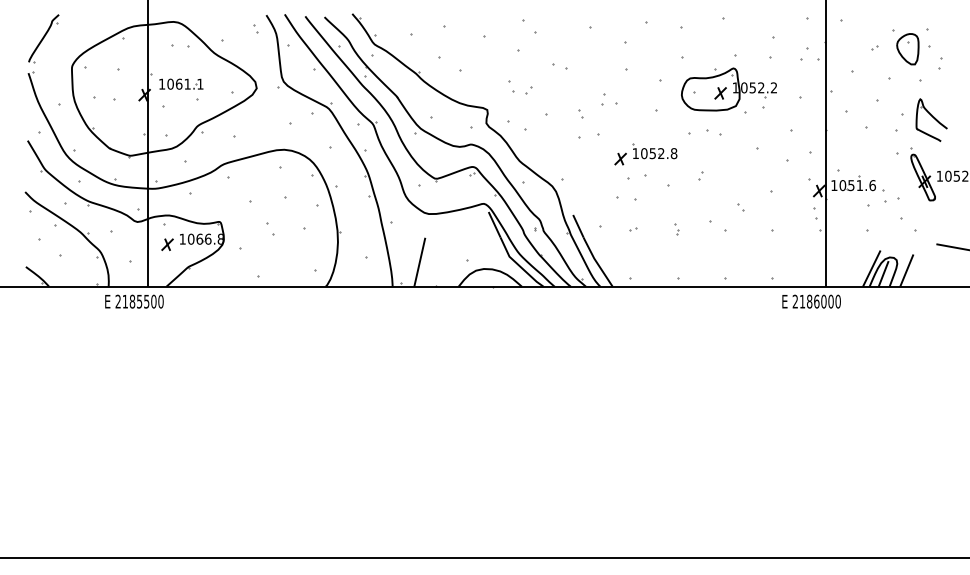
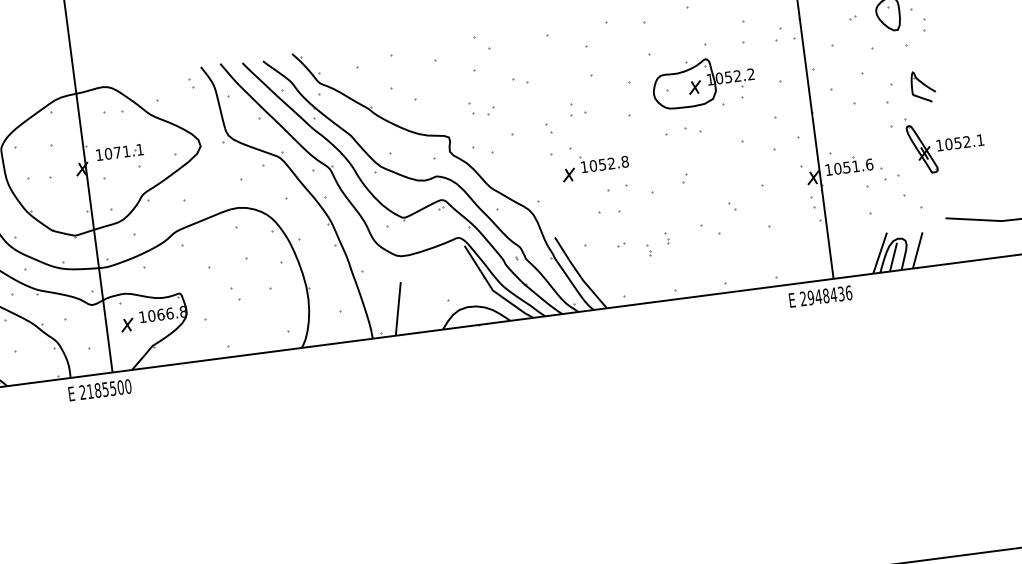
text: (178, 83) -> (116, 151), 1061.1 -> 1071.1
part: (931, 119) -> (923, 86), size x0.7
part: (645, 154) -> (594, 166), moved
part: (658, 238) -> (649, 250), added
text: (819, 301) -> (829, 295), 2186000 -> 2948436

